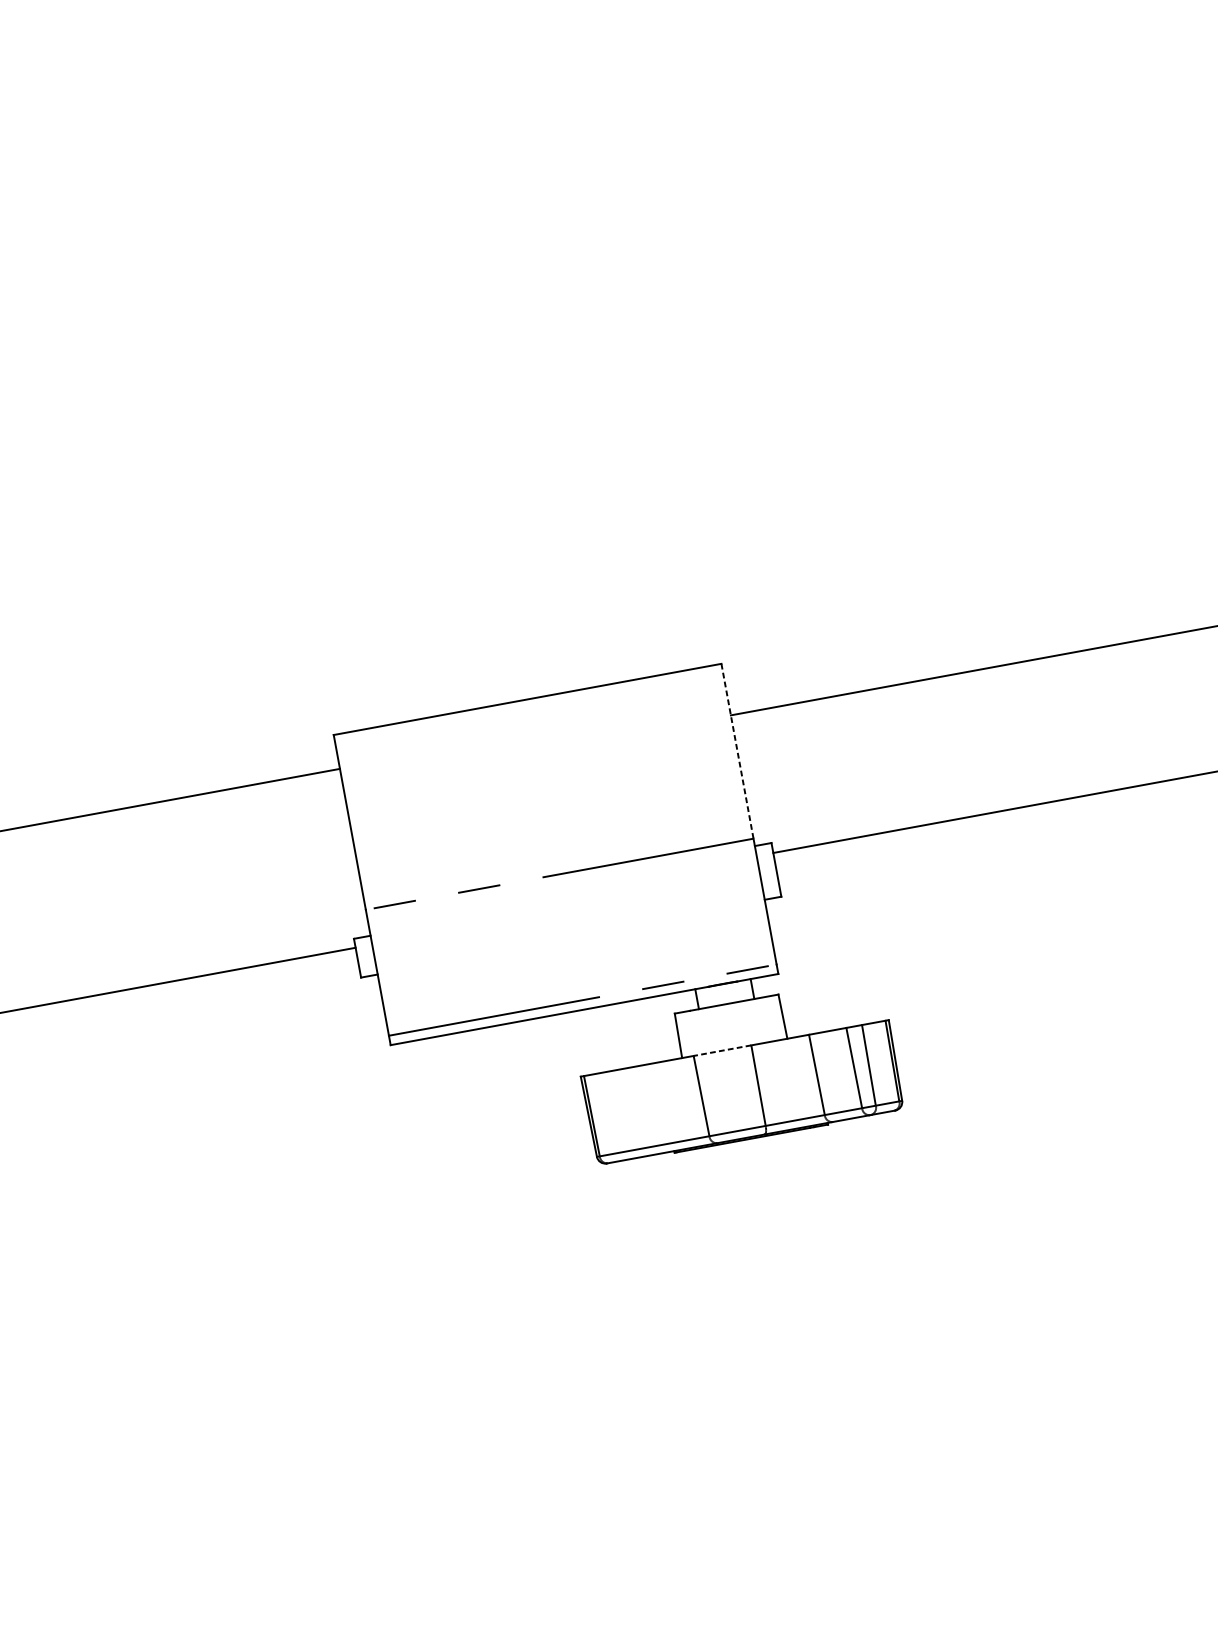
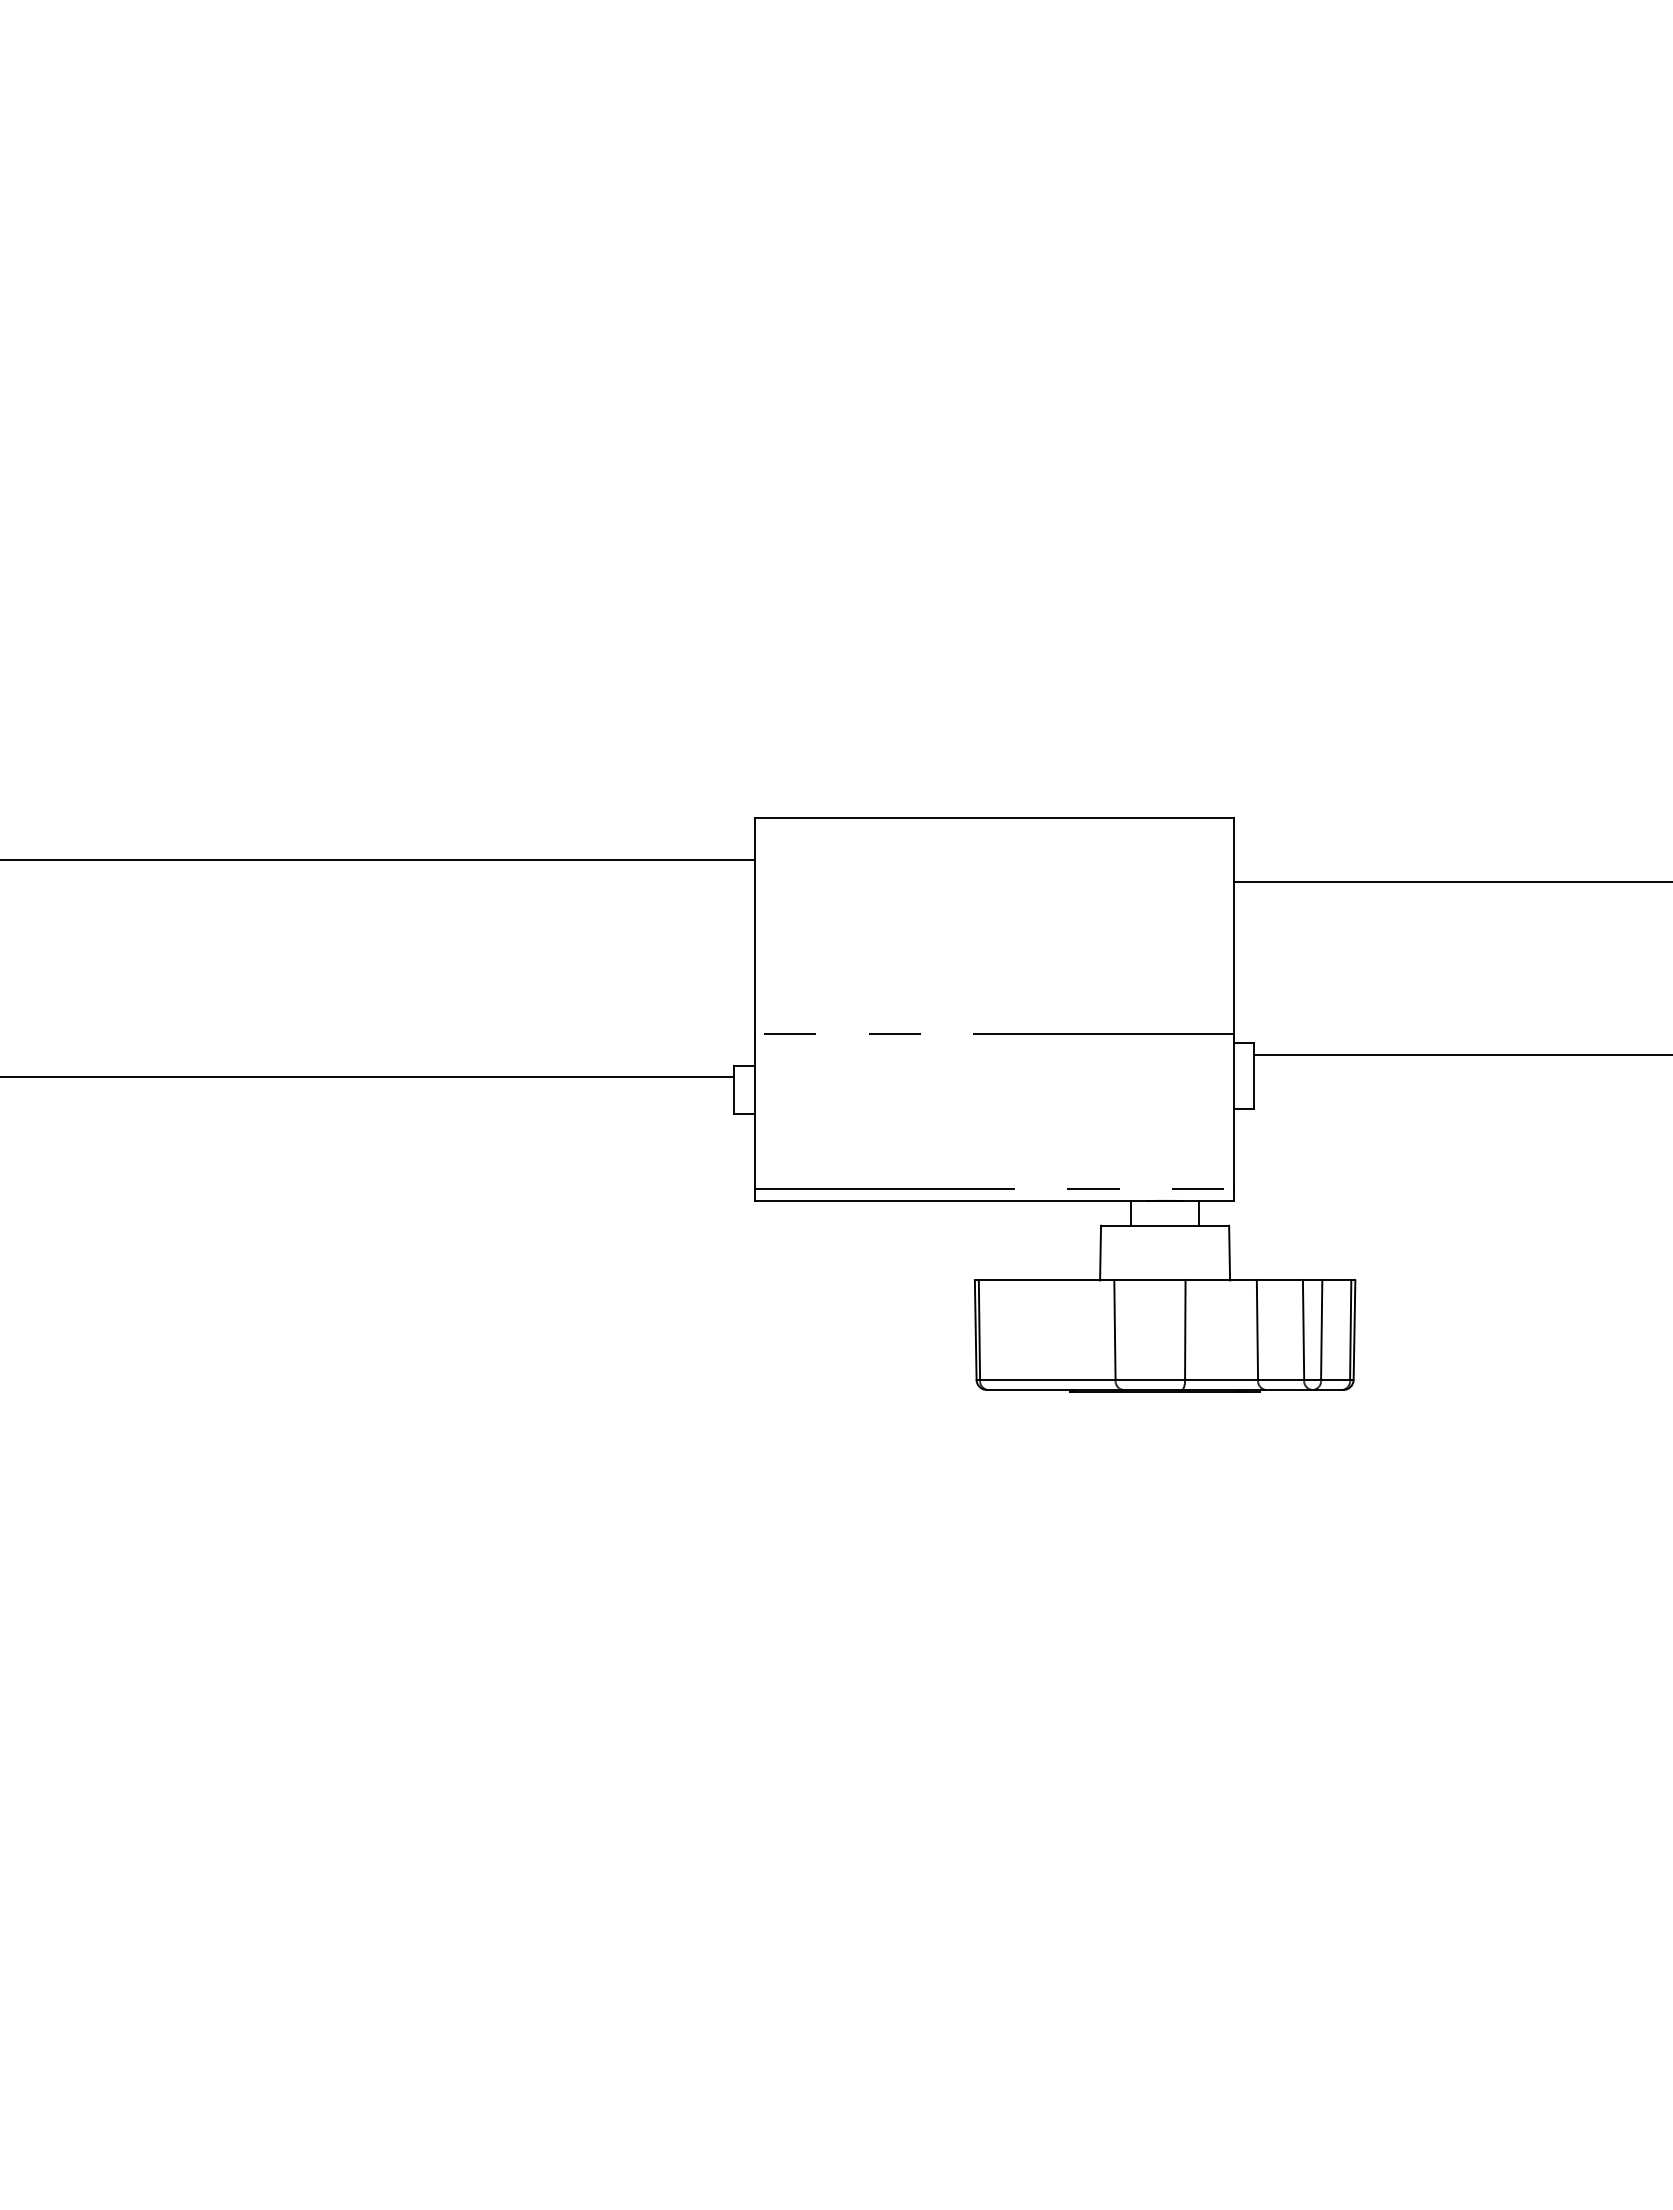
line: (737, 750) -> (1233, 925), dashed -> solid
line: (722, 1050) -> (1149, 1280), dashed -> solid

